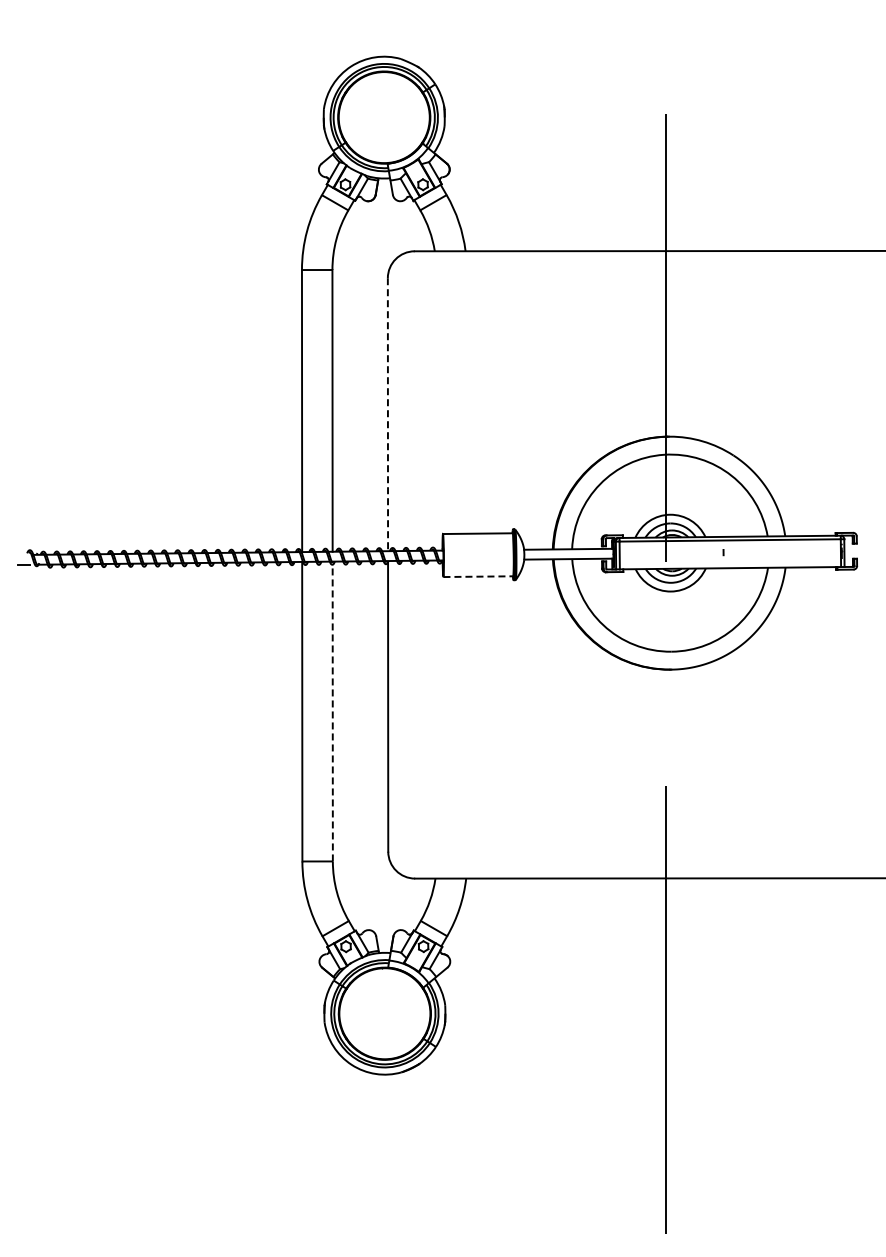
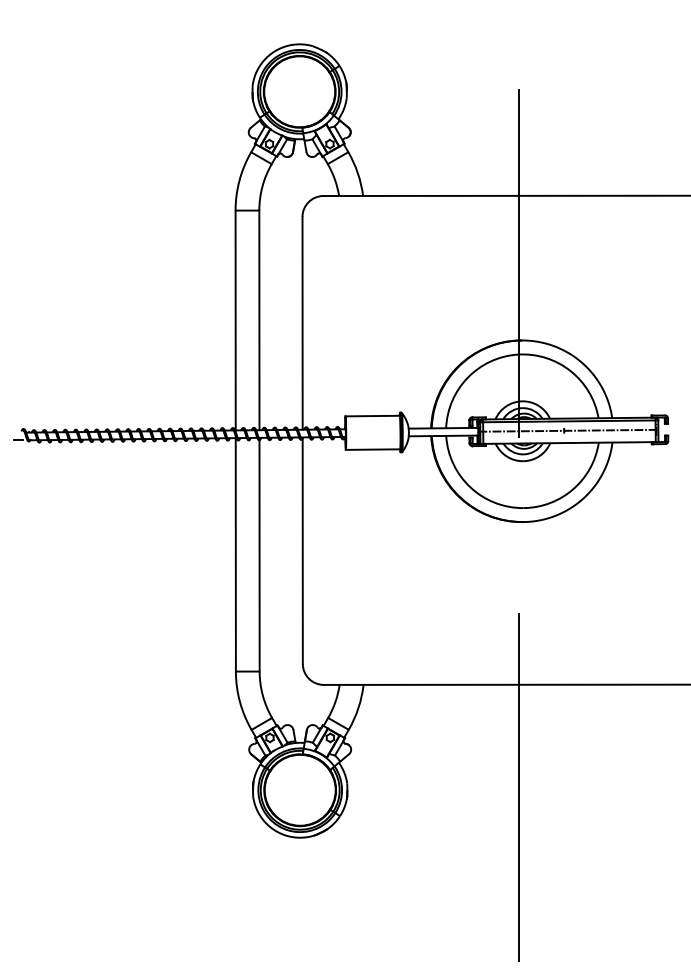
line: (387, 415) -> (302, 323), dashed -> solid
line: (727, 552) -> (567, 430), added
line: (478, 576) -> (373, 449), dashed -> solid
line: (332, 712) -> (259, 555), dashed -> solid

